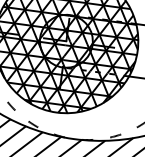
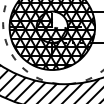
hatch: (81, 30) -> (60, 19), removed

